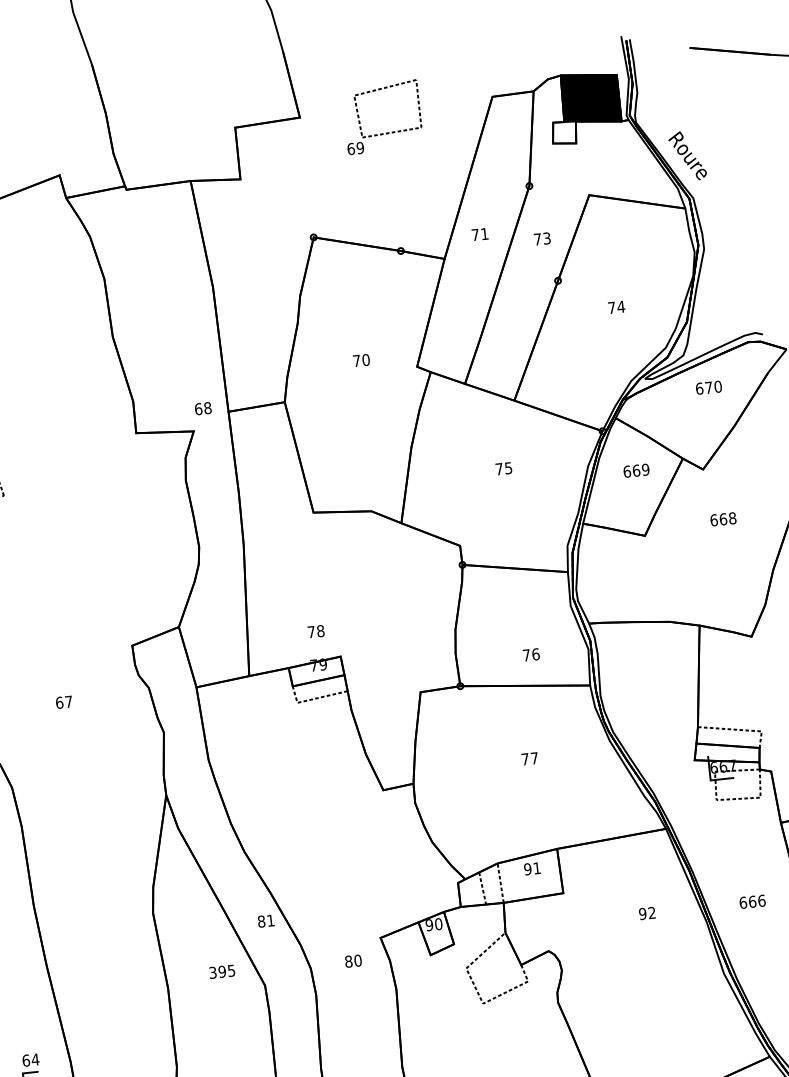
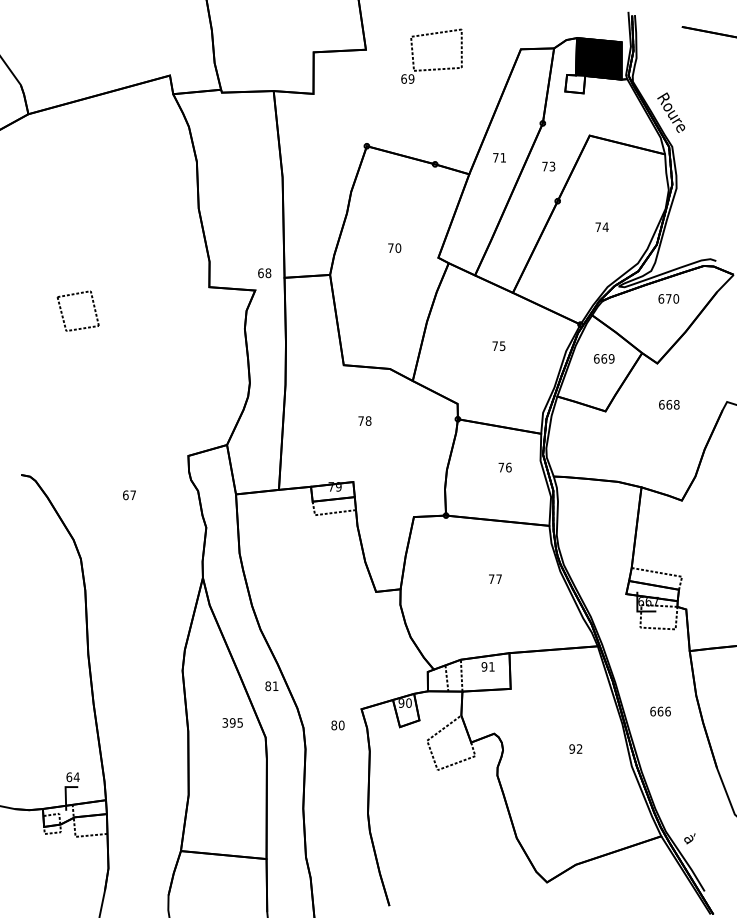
text: (315, 630) -> (364, 420), moved
text: (530, 654) -> (504, 467), moved
text: (646, 912) -> (575, 748), moved

